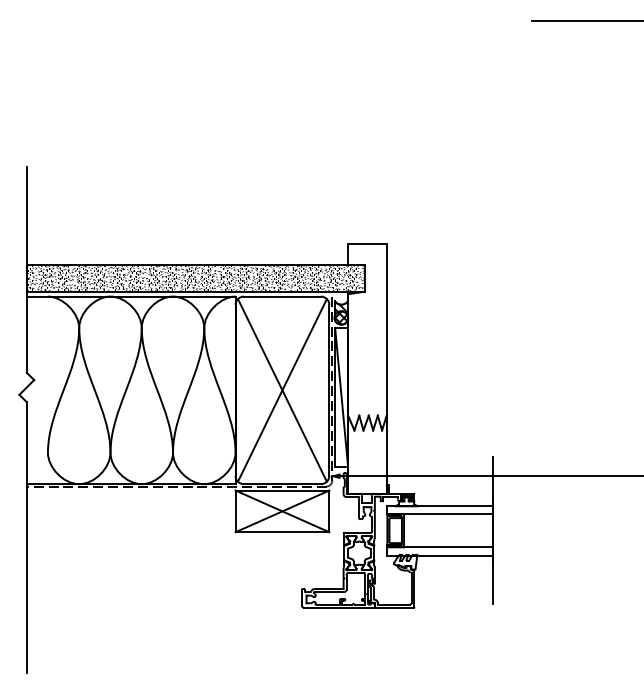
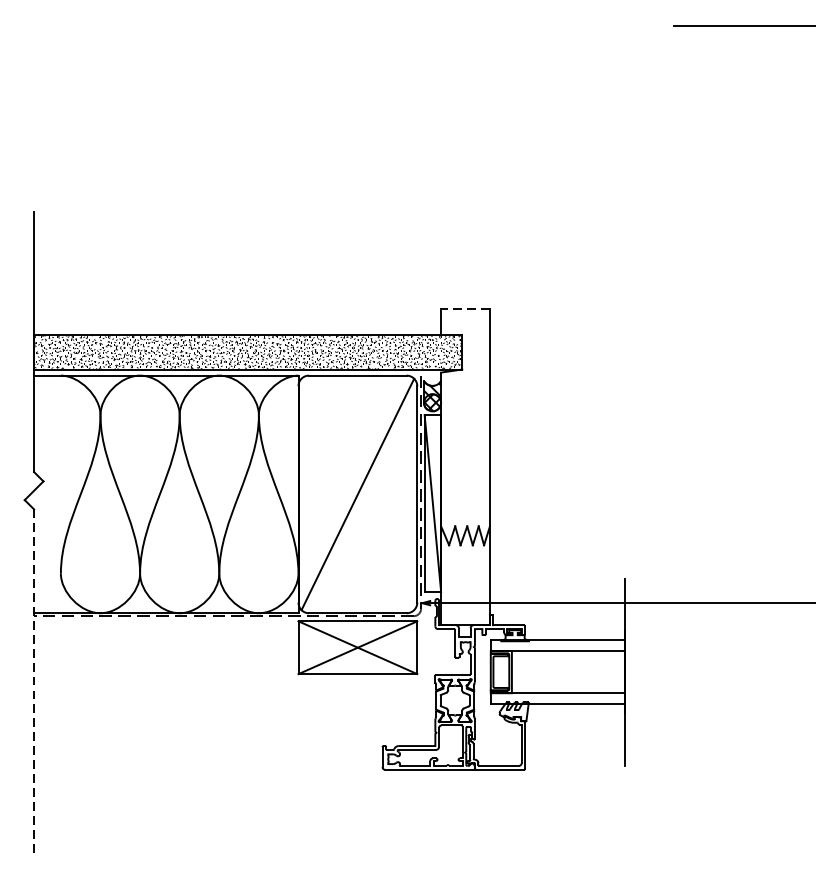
line: (366, 243) -> (464, 308), solid -> dashed
line: (281, 389) -> (356, 493), removed
line: (26, 538) -> (33, 682), solid -> dashed

